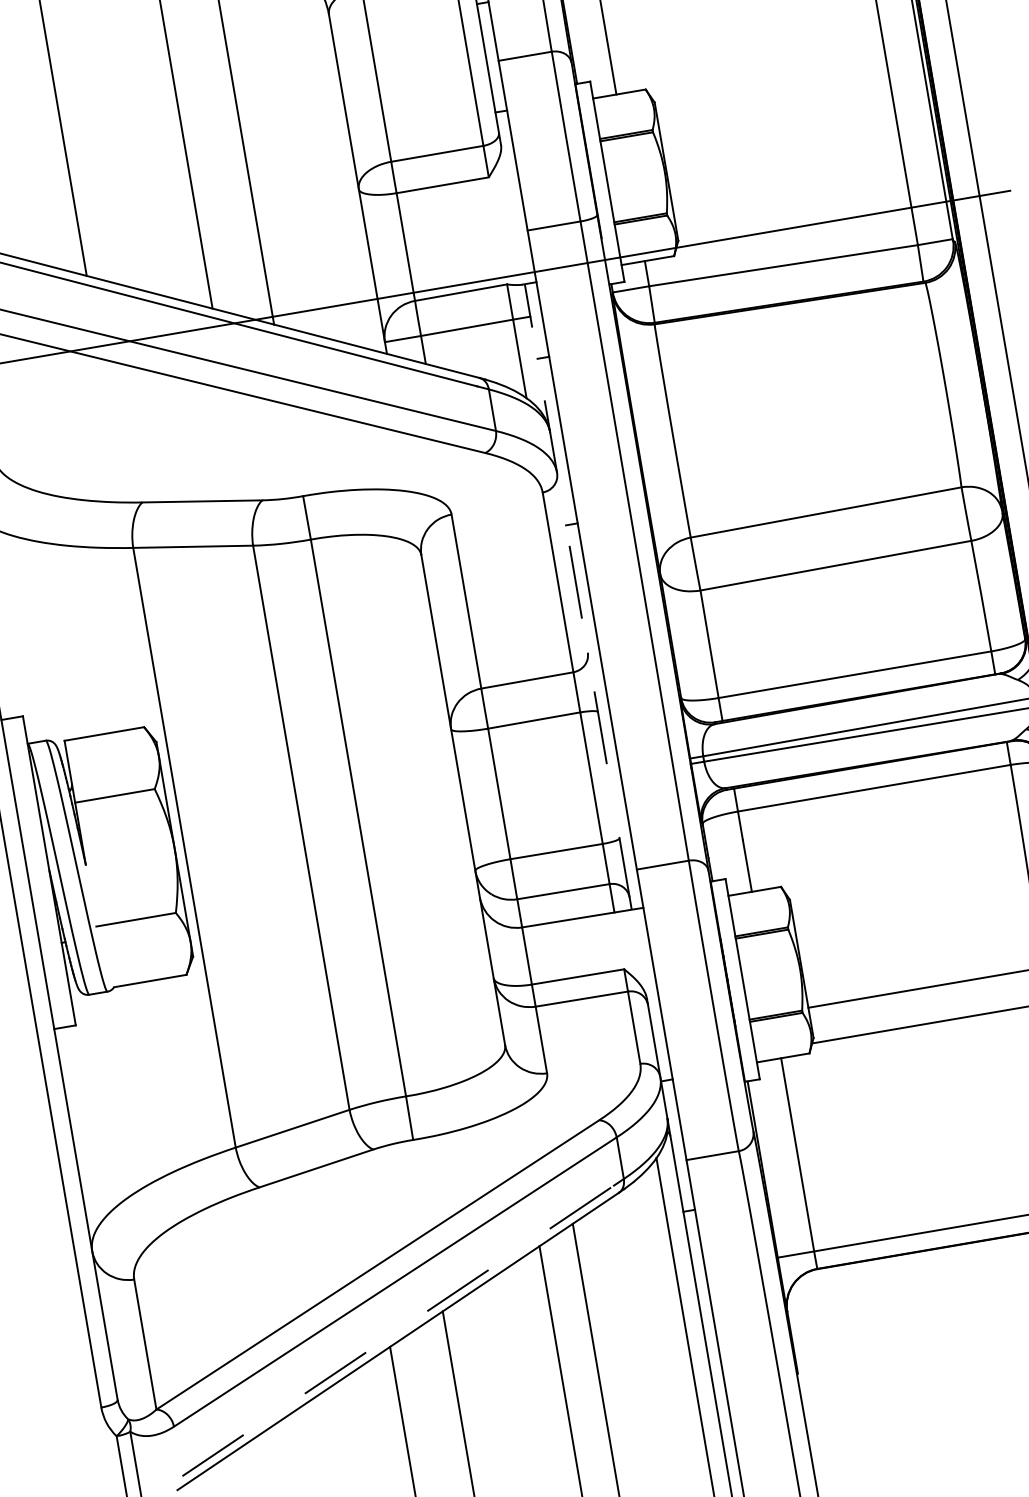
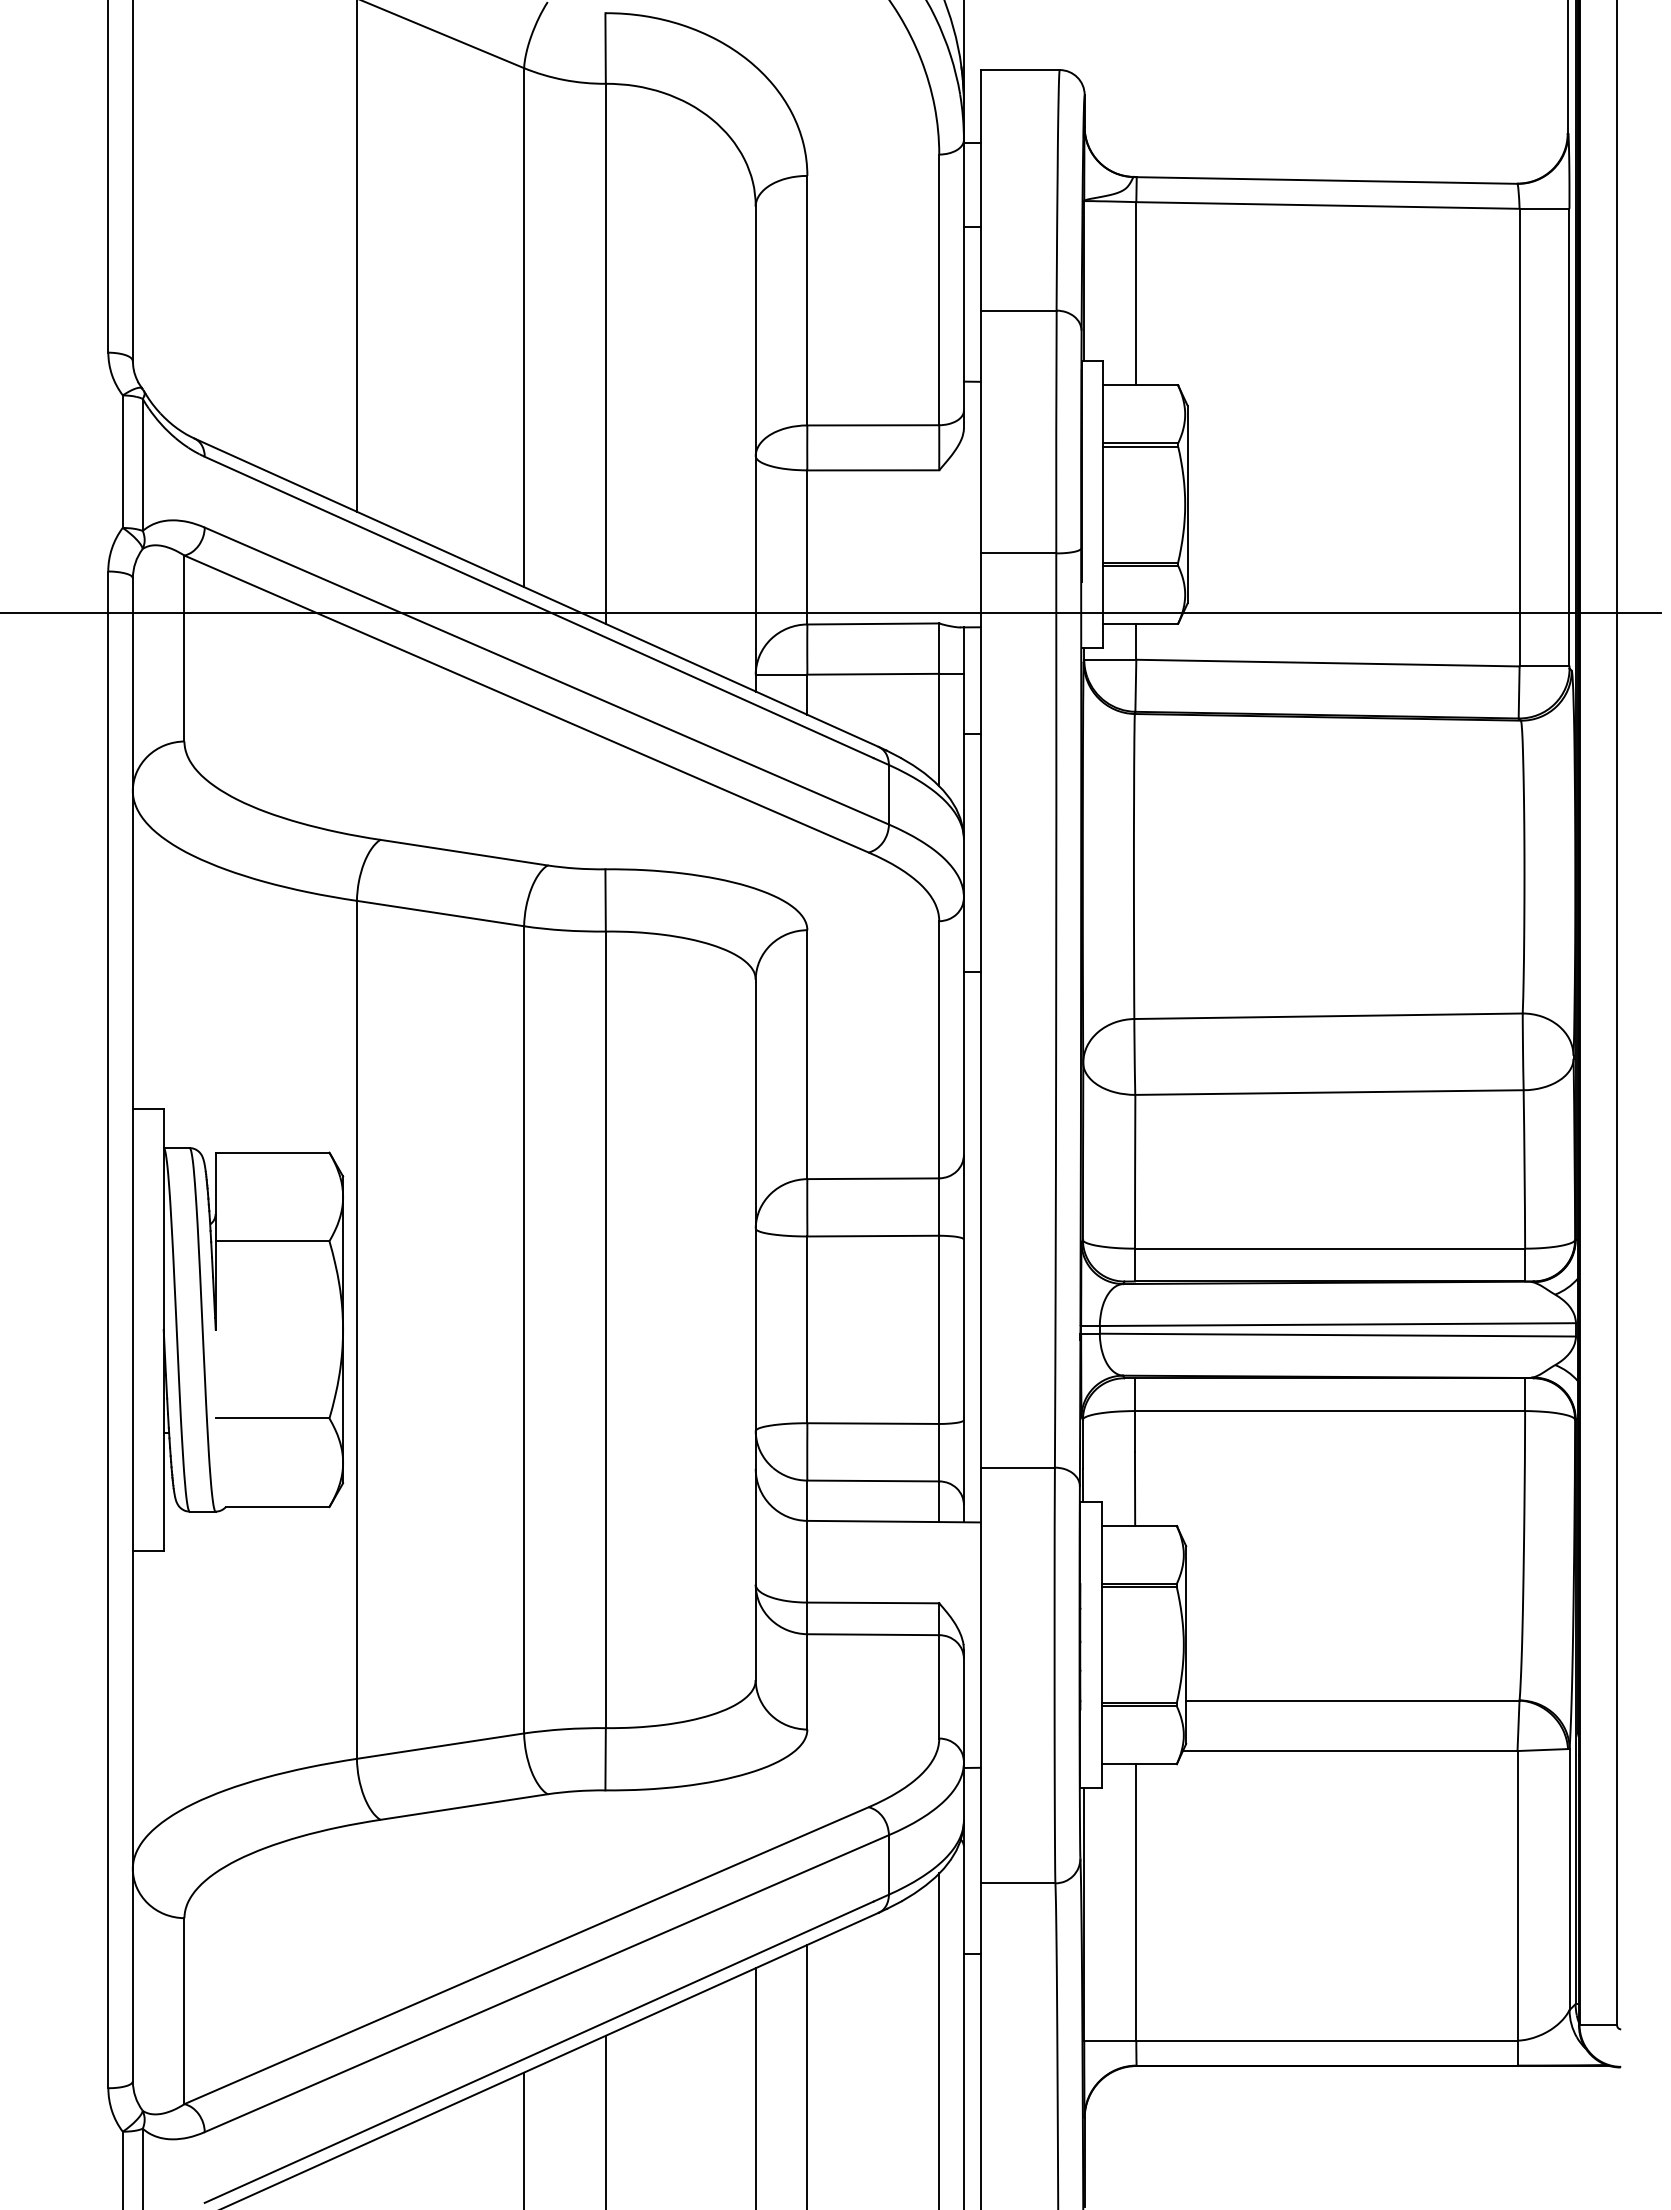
line: (577, 596) -> (963, 1074), dashed -> solid
line: (398, 1331) -> (539, 2052), dashed -> solid

